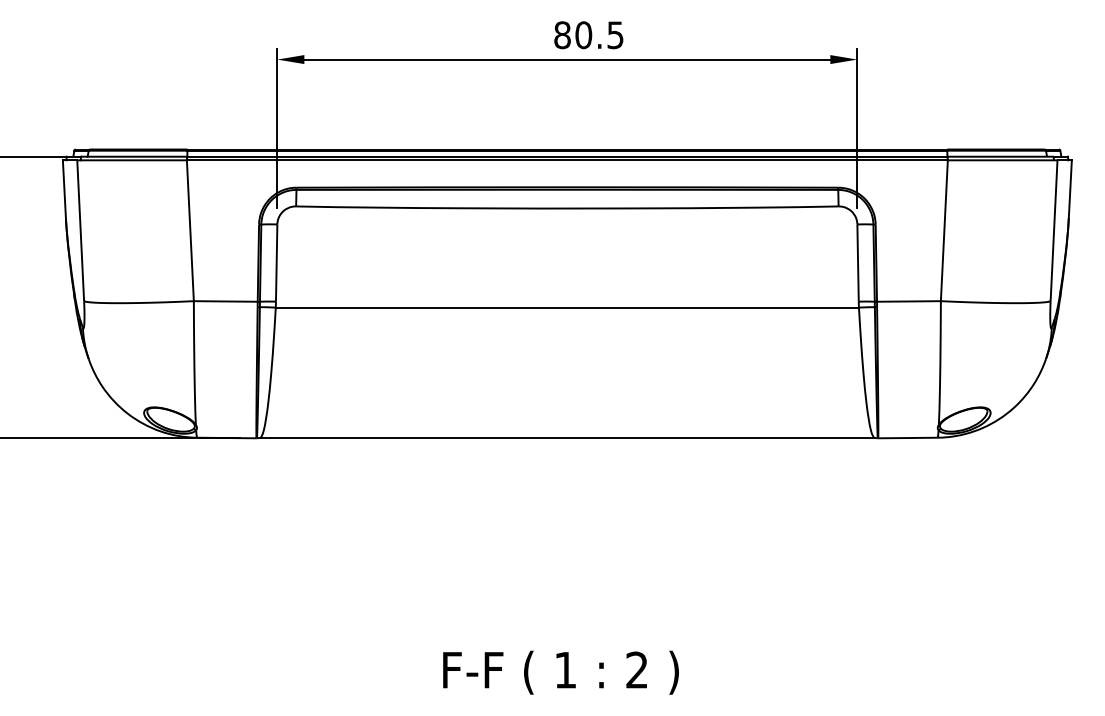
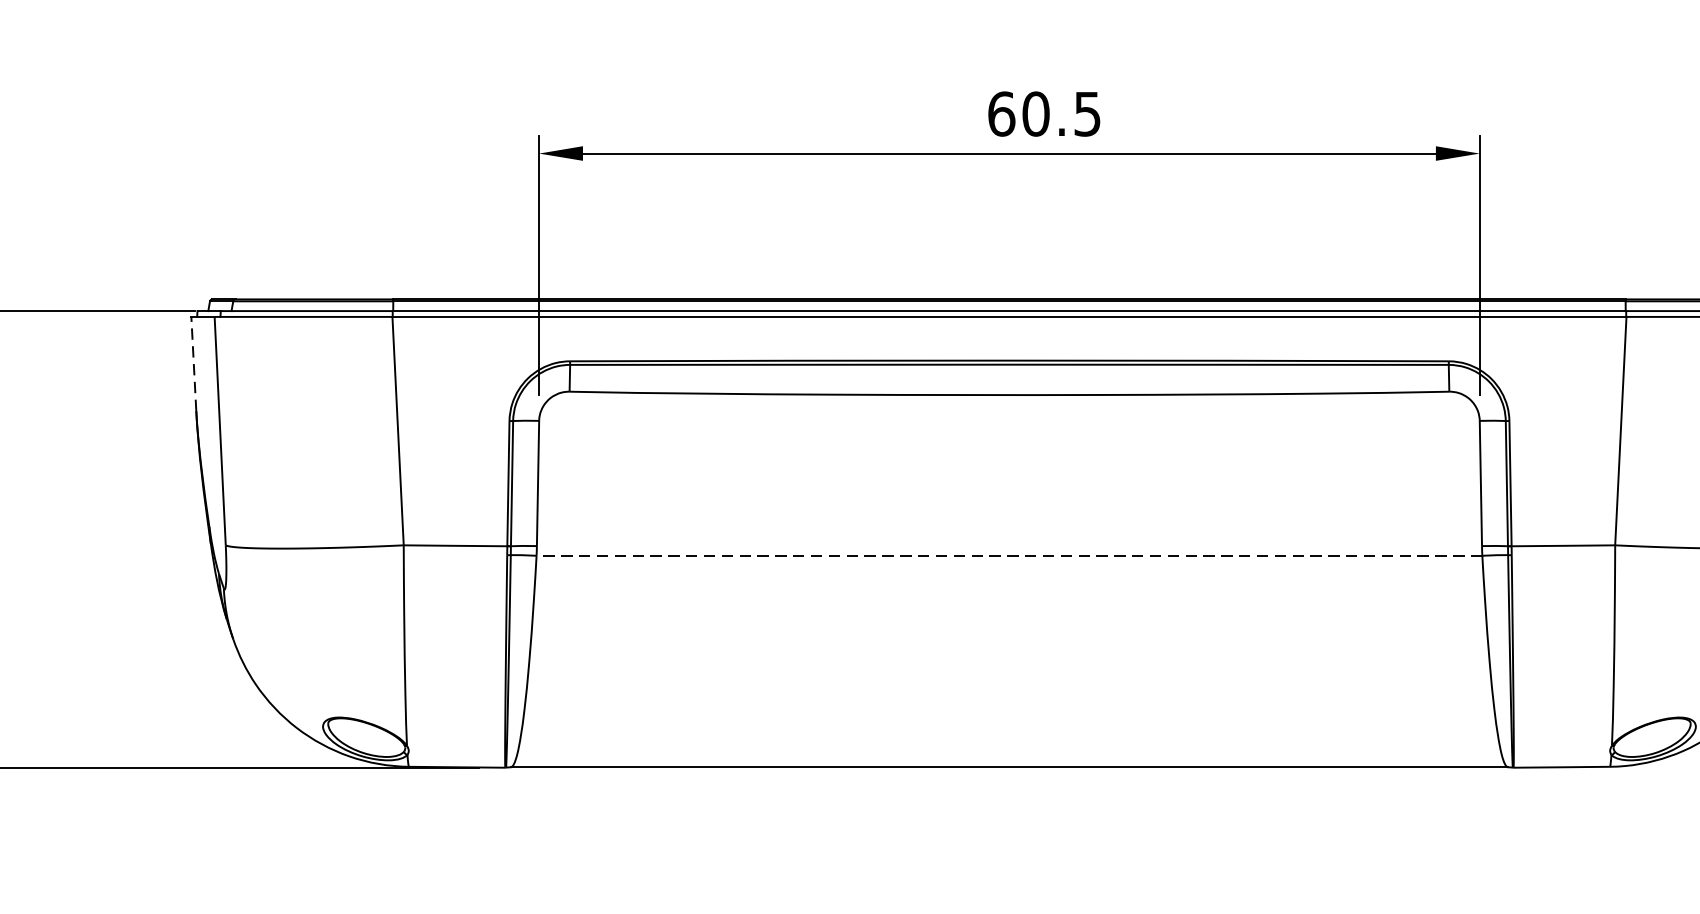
text: (562, 34) -> (1001, 112), 80.5 -> 60.5
line: (64, 188) -> (193, 362), solid -> dashed
line: (567, 307) -> (1009, 555), solid -> dashed

